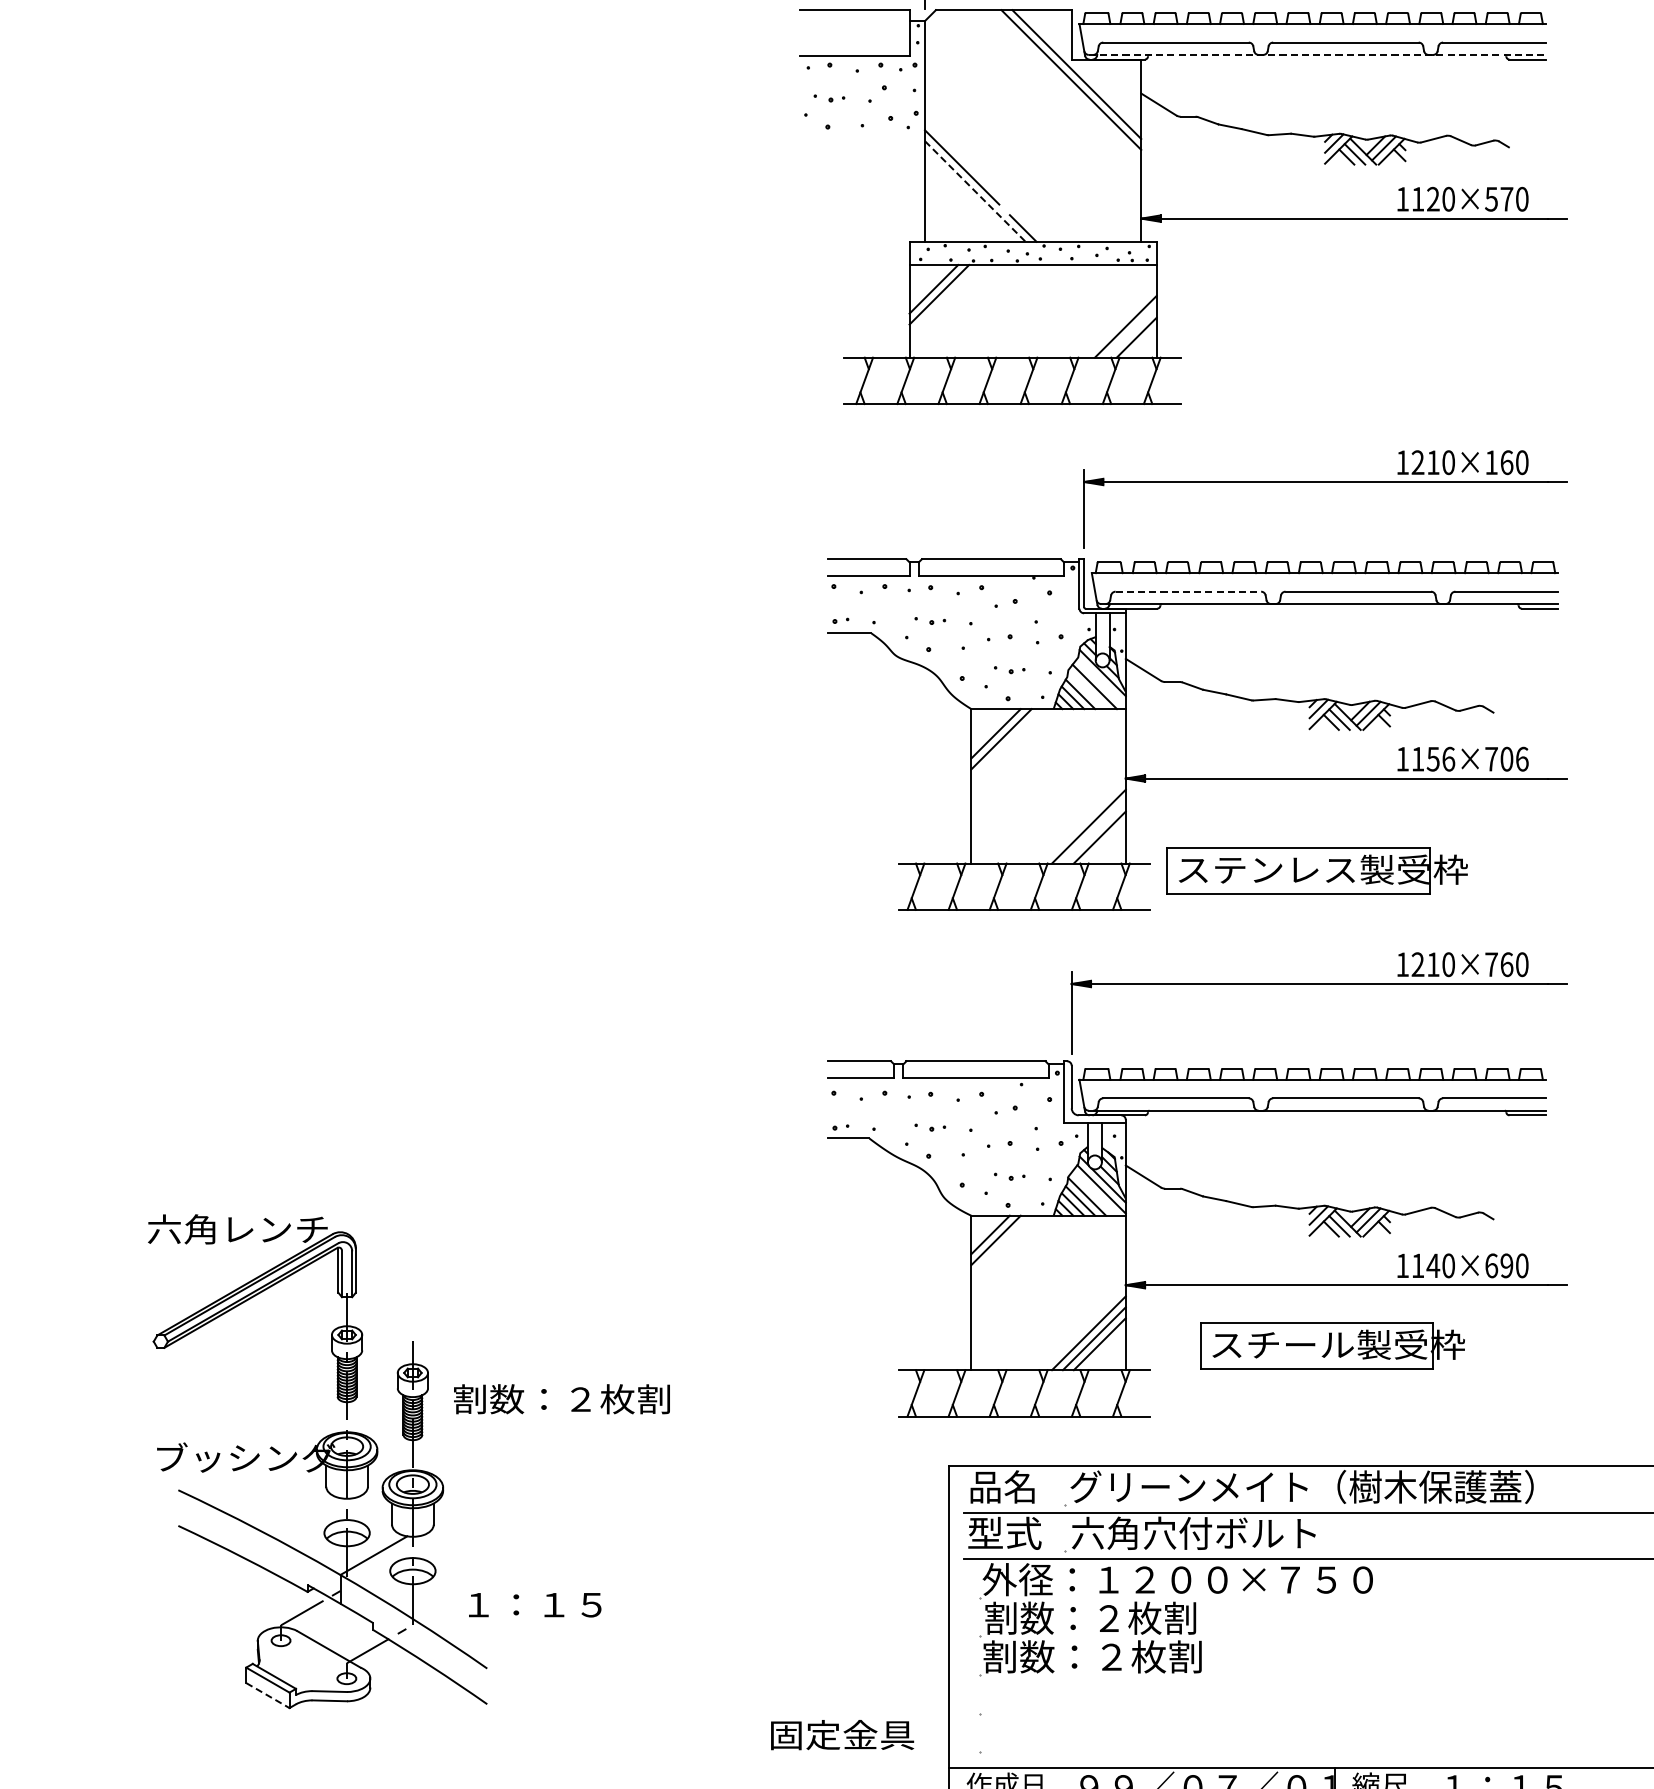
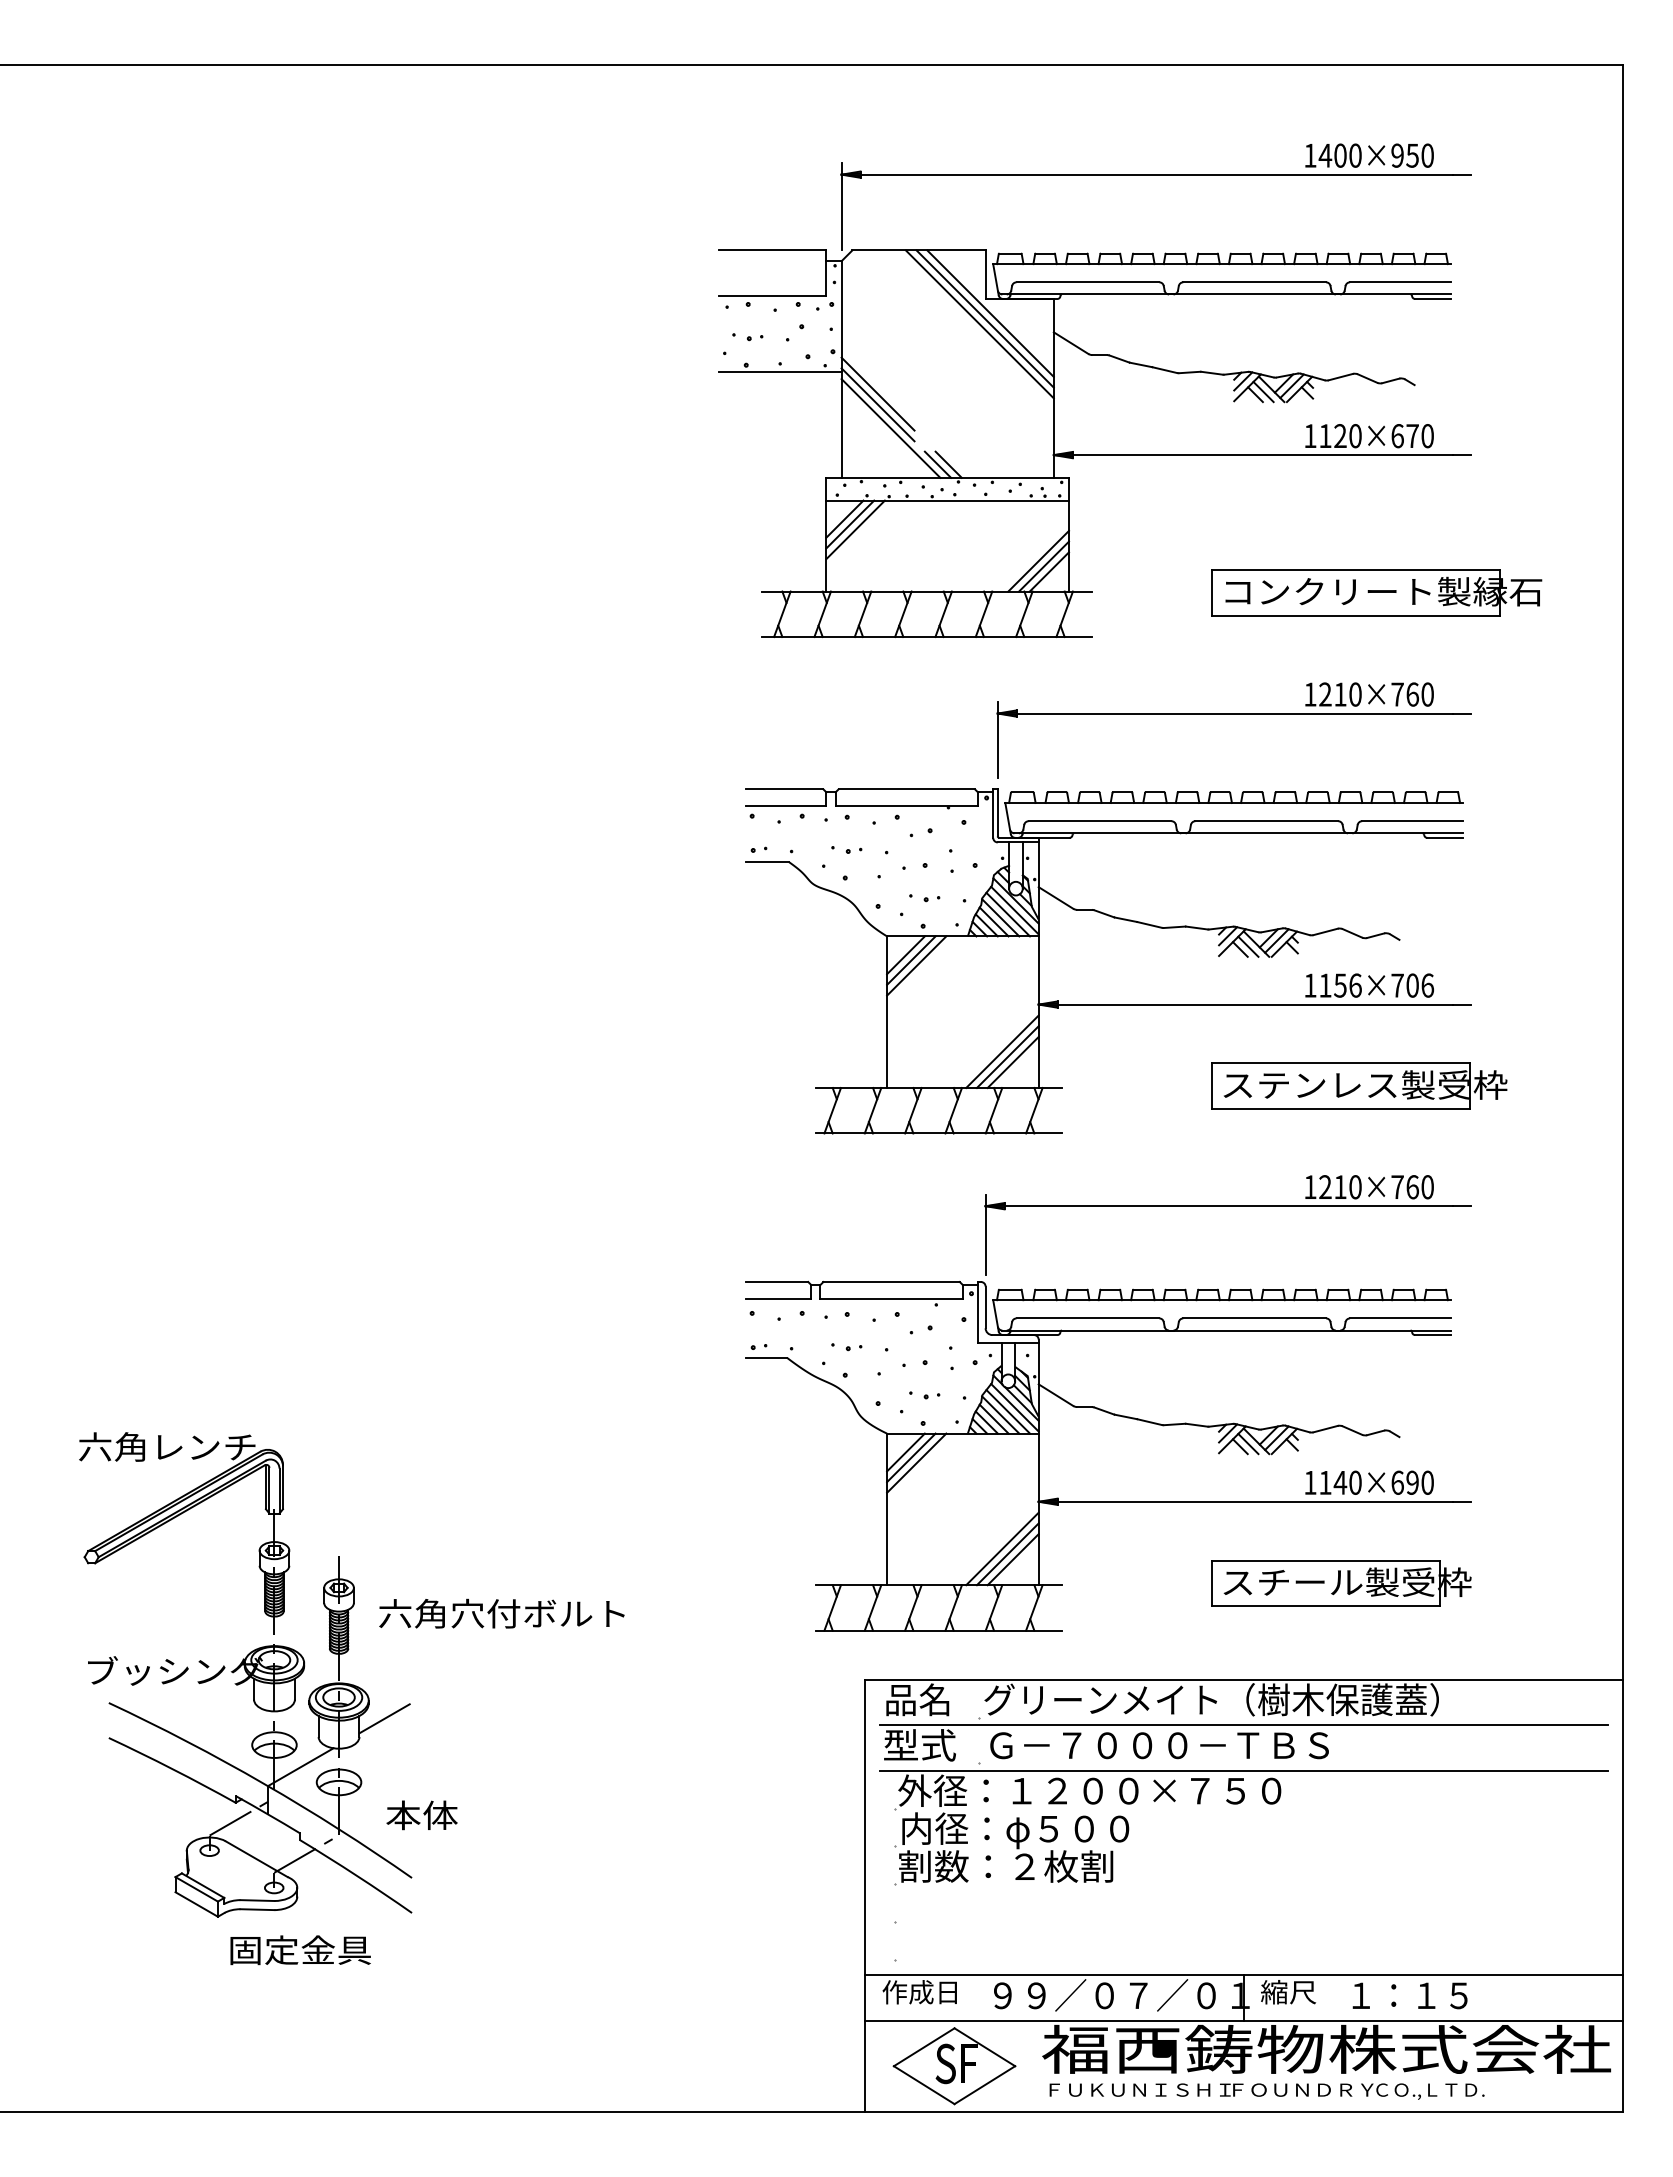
line: (1318, 54) -> (1227, 294), dashed -> solid
line: (1065, 85) -> (979, 324), added
line: (861, 133) -> (779, 371), added
line: (961, 155) -> (877, 393), added
line: (974, 191) -> (890, 428), dashed -> solid
text: (1491, 199) -> (1397, 436), 1120×570 -> 1120×670
line: (1033, 228) -> (948, 464), added
line: (927, 283) -> (844, 518), added
line: (1130, 332) -> (1043, 566), added
part: (1470, 358) -> (1376, 592), added
text: (1491, 462) -> (1397, 694), 1210×160 -> 1210×760
line: (1188, 591) -> (1100, 821), dashed -> solid
line: (1101, 682) -> (1014, 910), added
line: (1086, 689) -> (1000, 917), added
line: (990, 728) -> (905, 955), added
line: (1094, 831) -> (1007, 1056), added
part: (1317, 870) -> (1359, 1085), moved
line: (1095, 1193) -> (1008, 1411), added
line: (1001, 1245) -> (916, 1462), added
part: (1332, 1346) -> (1341, 1583), moved
text: (578, 1399) -> (501, 1613), 割数：２枚割 -> 六角穴付ボルト
line: (459, 1506) -> (384, 1718), added
text: (1245, 1532) -> (1156, 1744), 六角穴付ボルト -> Ｇ－７０００－ＴＢＳ
text: (530, 1604) -> (454, 1815), １：１５ -> 本体
text: (1101, 1620) -> (1014, 1830), 割数：２枚割 -> 内径：φ５００
line: (267, 1695) -> (196, 1904), dashed -> solid
text: (842, 1735) -> (300, 1950), moved

